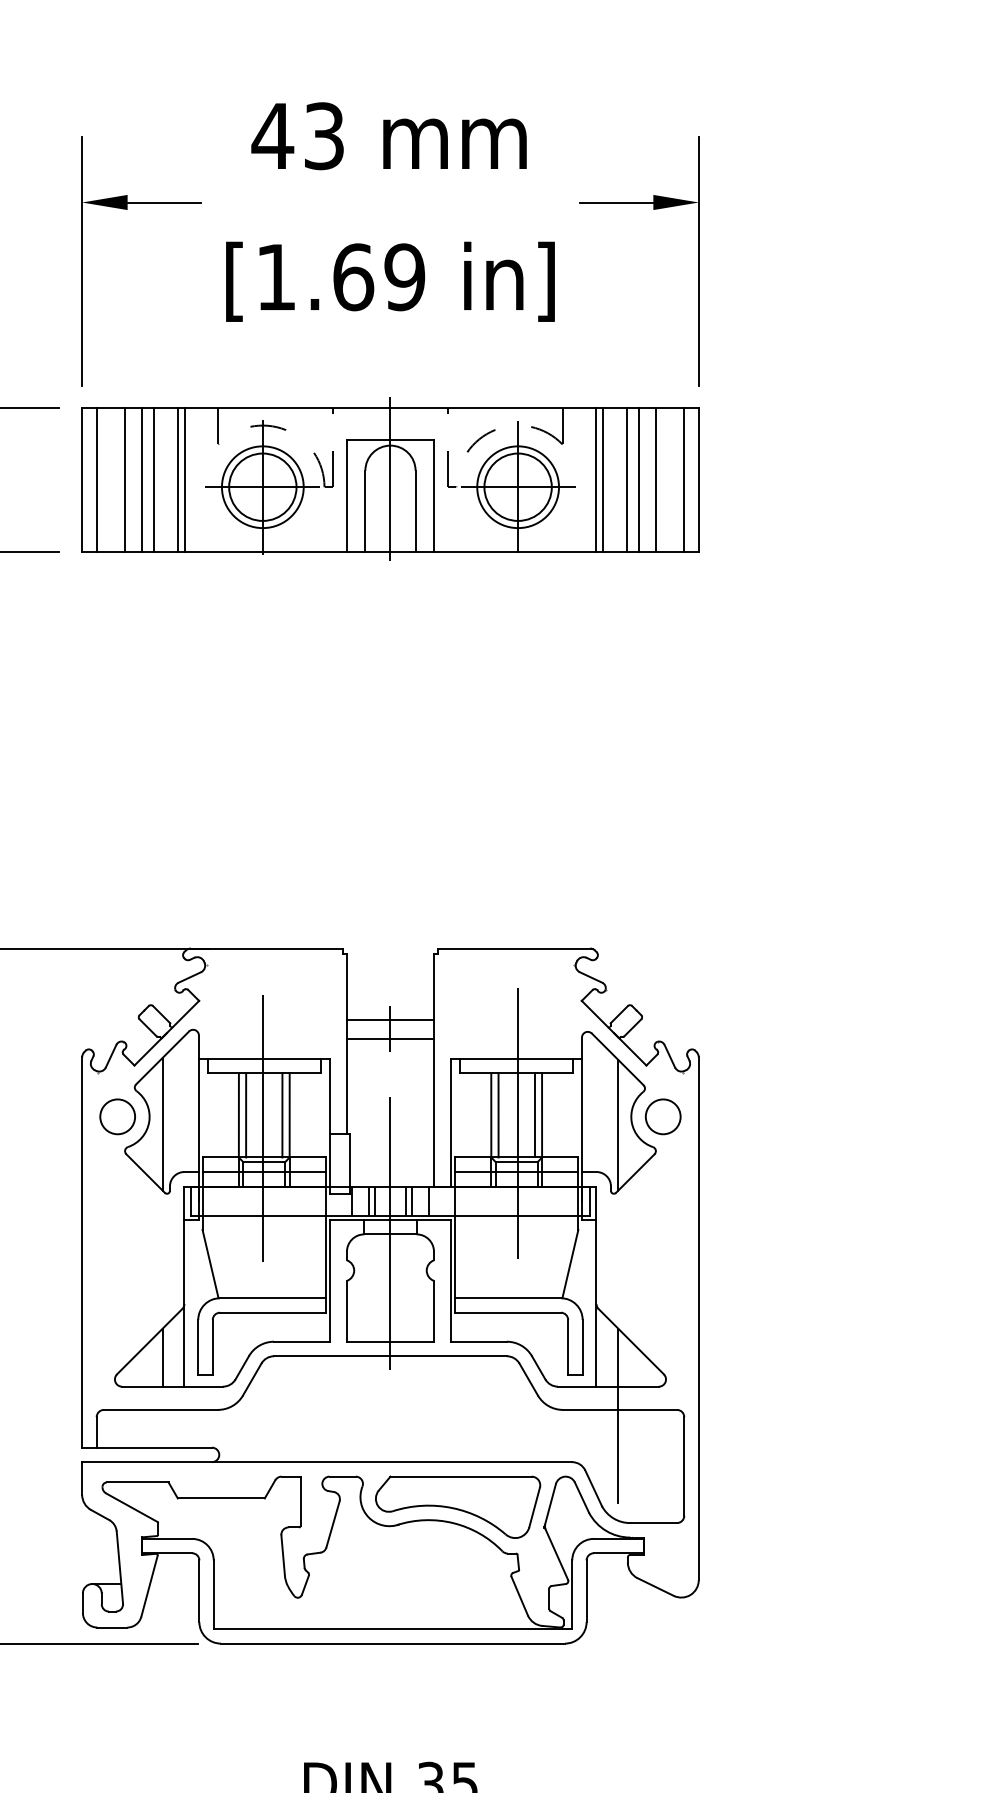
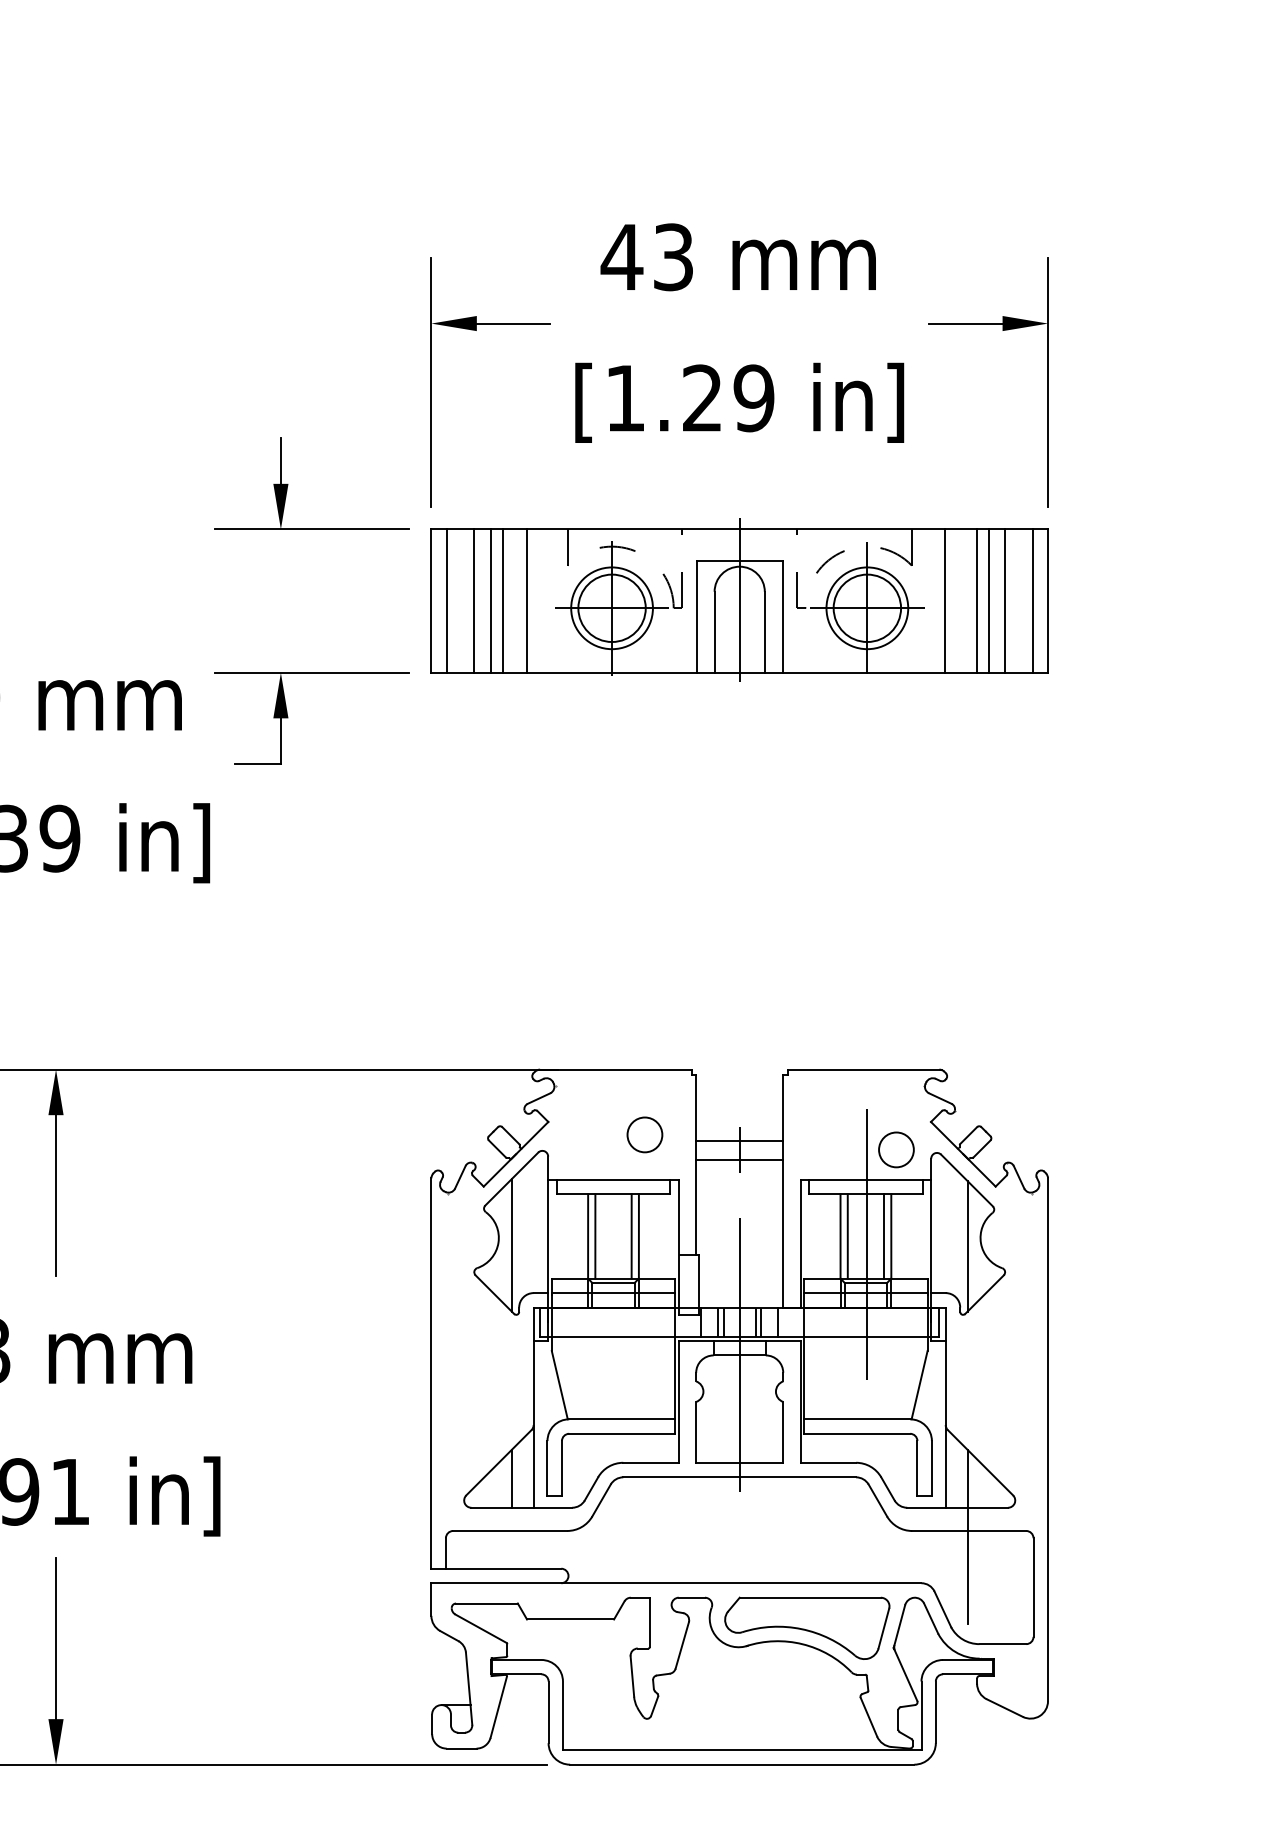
text: (353, 277) -> (702, 398), [1.69 -> [1.29
line: (185, 479) -> (534, 600), removed
line: (603, 479) -> (952, 600), removed
circle: (117, 1116) -> (644, 1134), moved
circle: (663, 1116) -> (896, 1149), moved
line: (263, 1128) -> (612, 1249), removed

